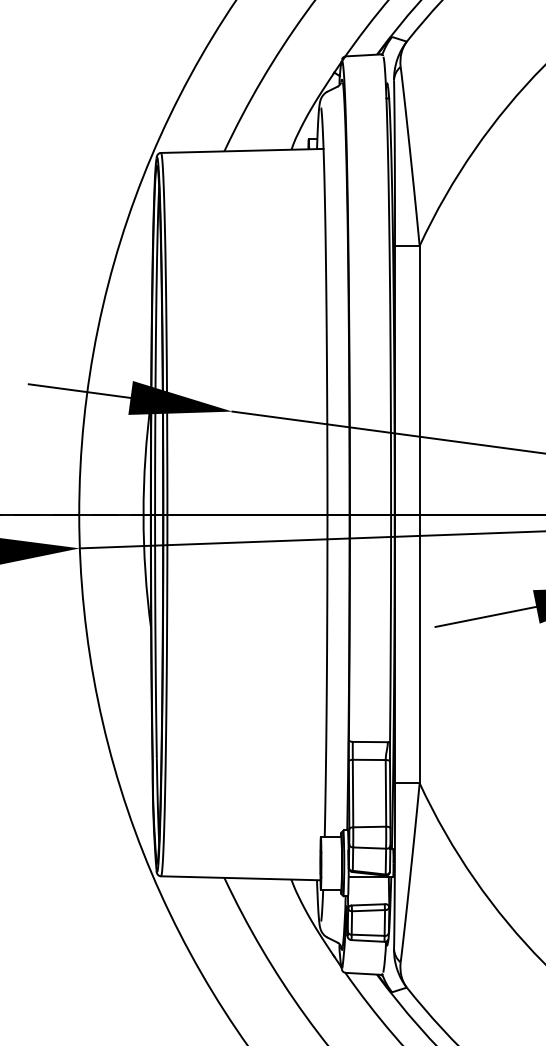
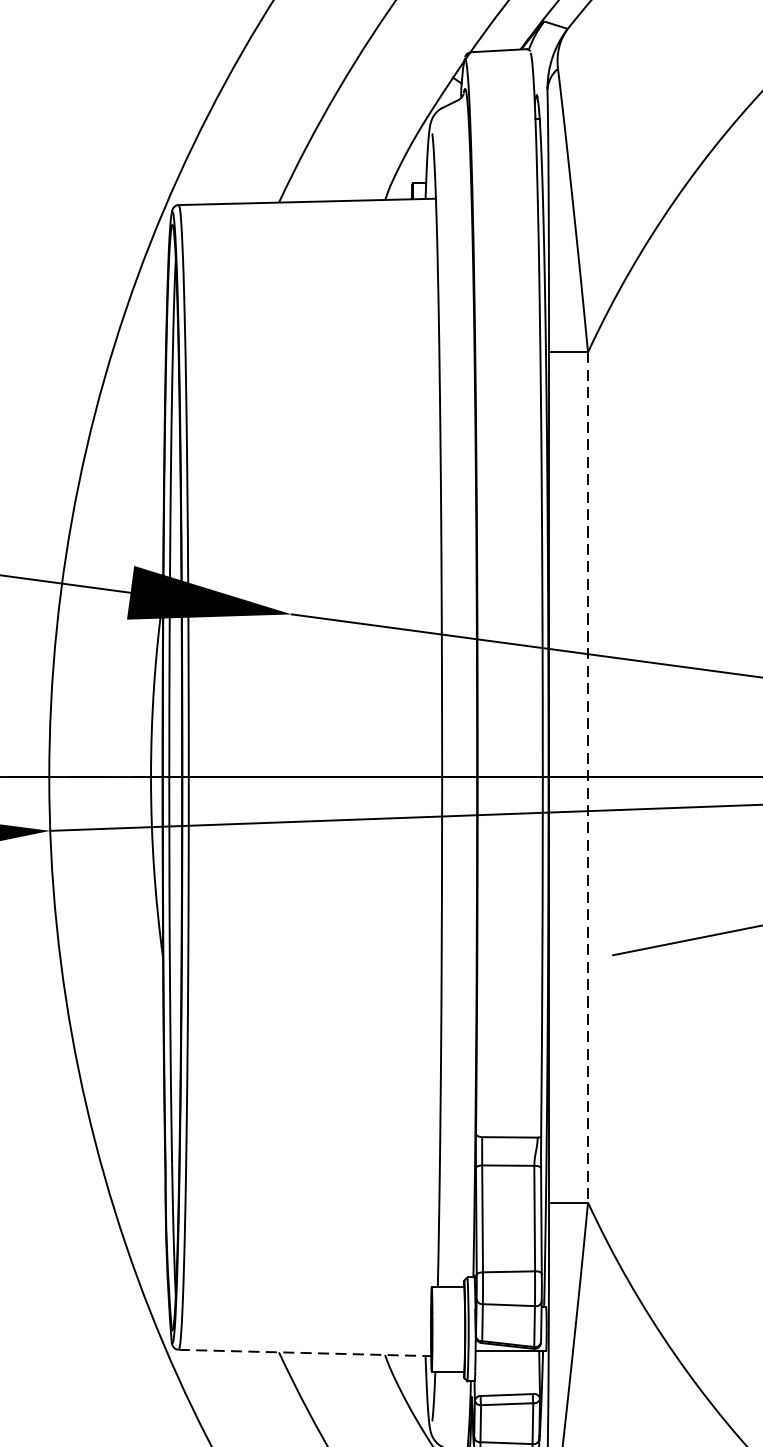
line: (419, 514) -> (587, 777), solid -> dashed
line: (240, 878) -> (304, 1353), solid -> dashed

